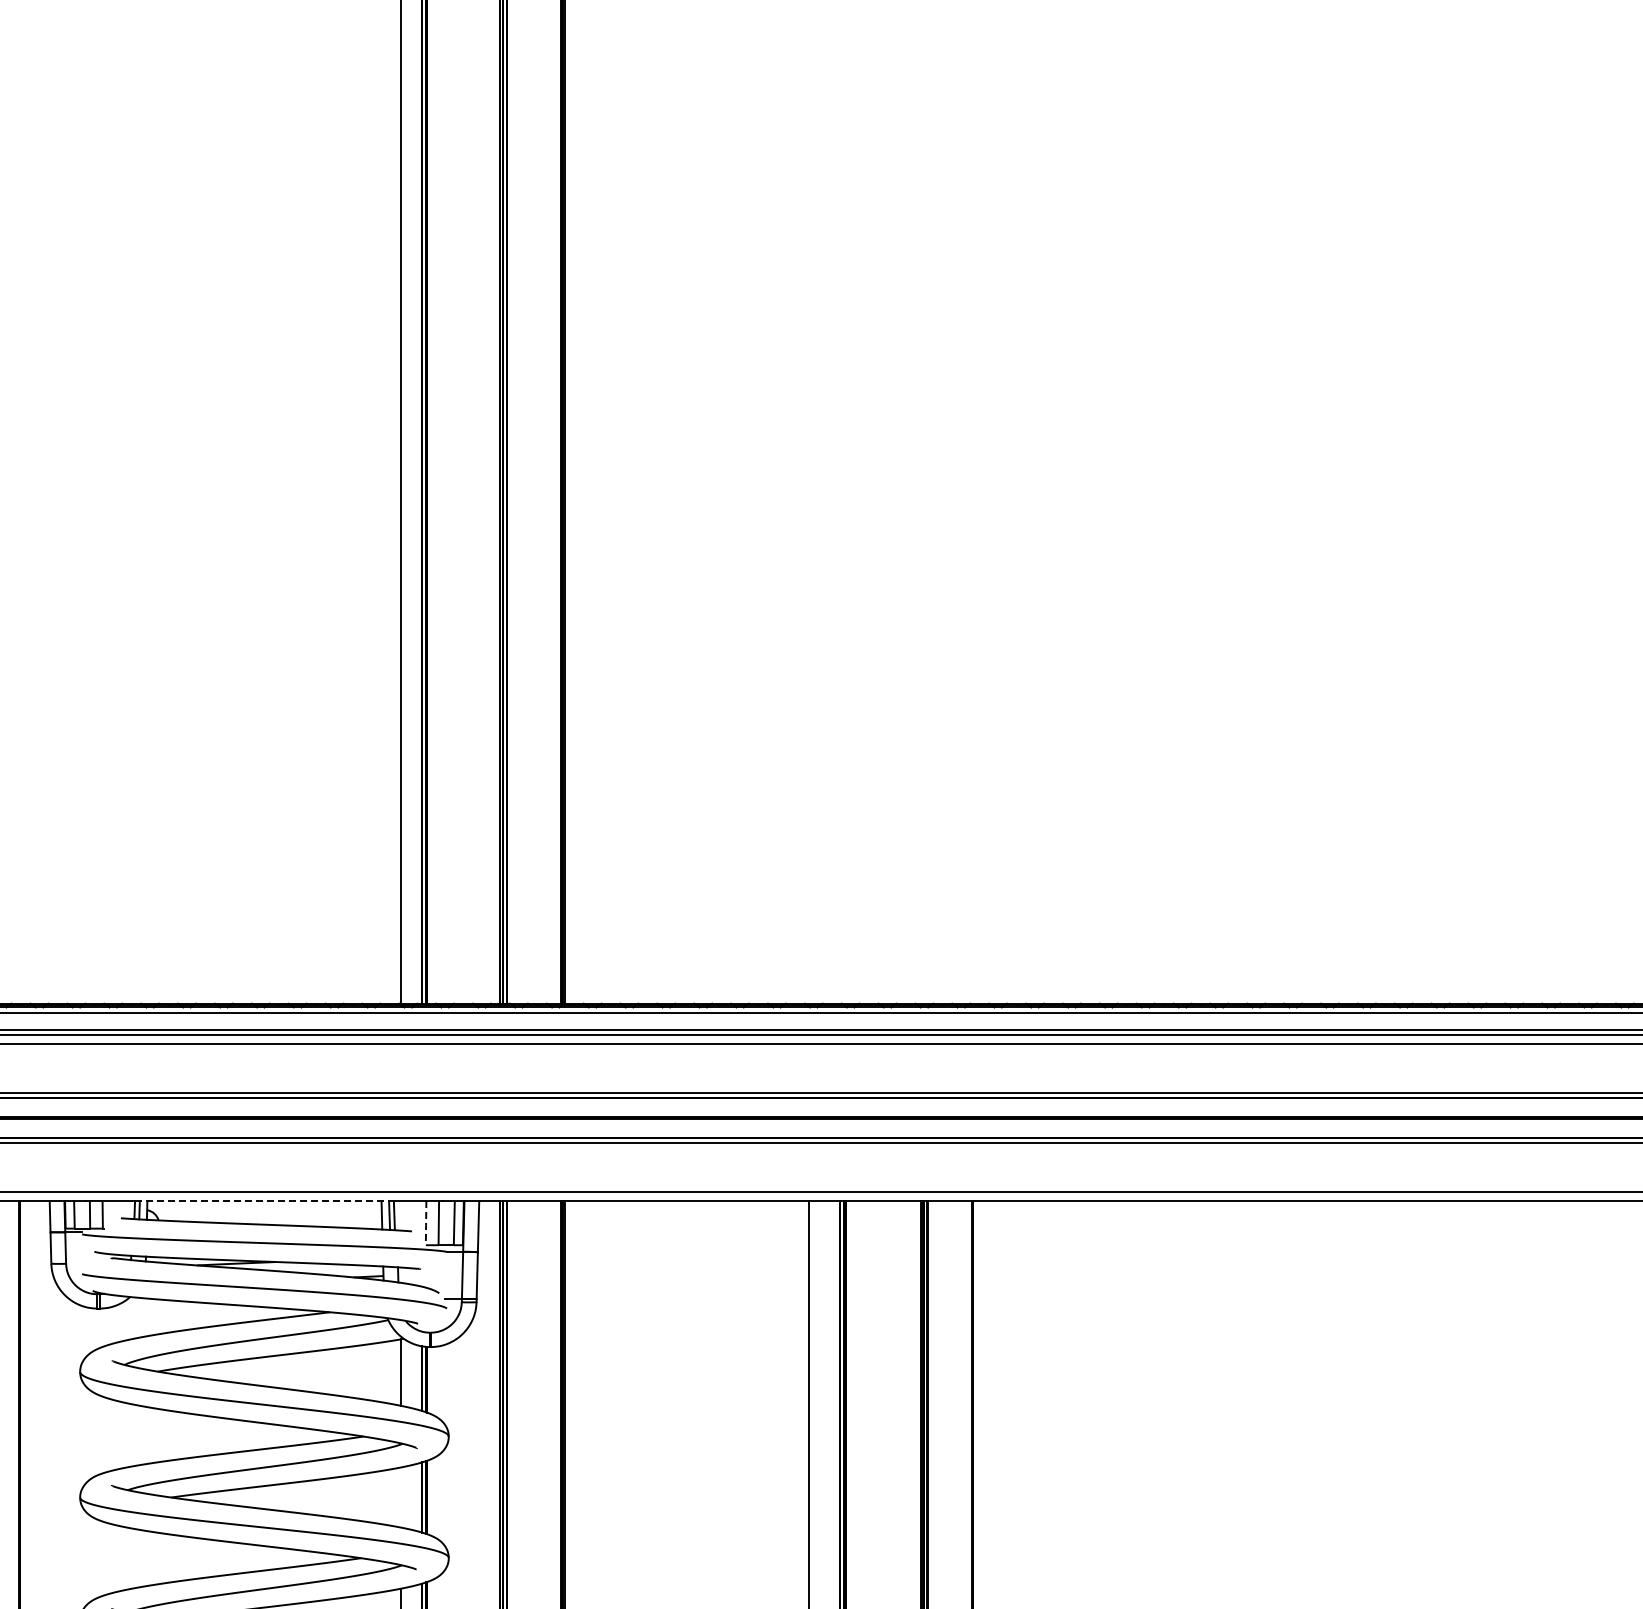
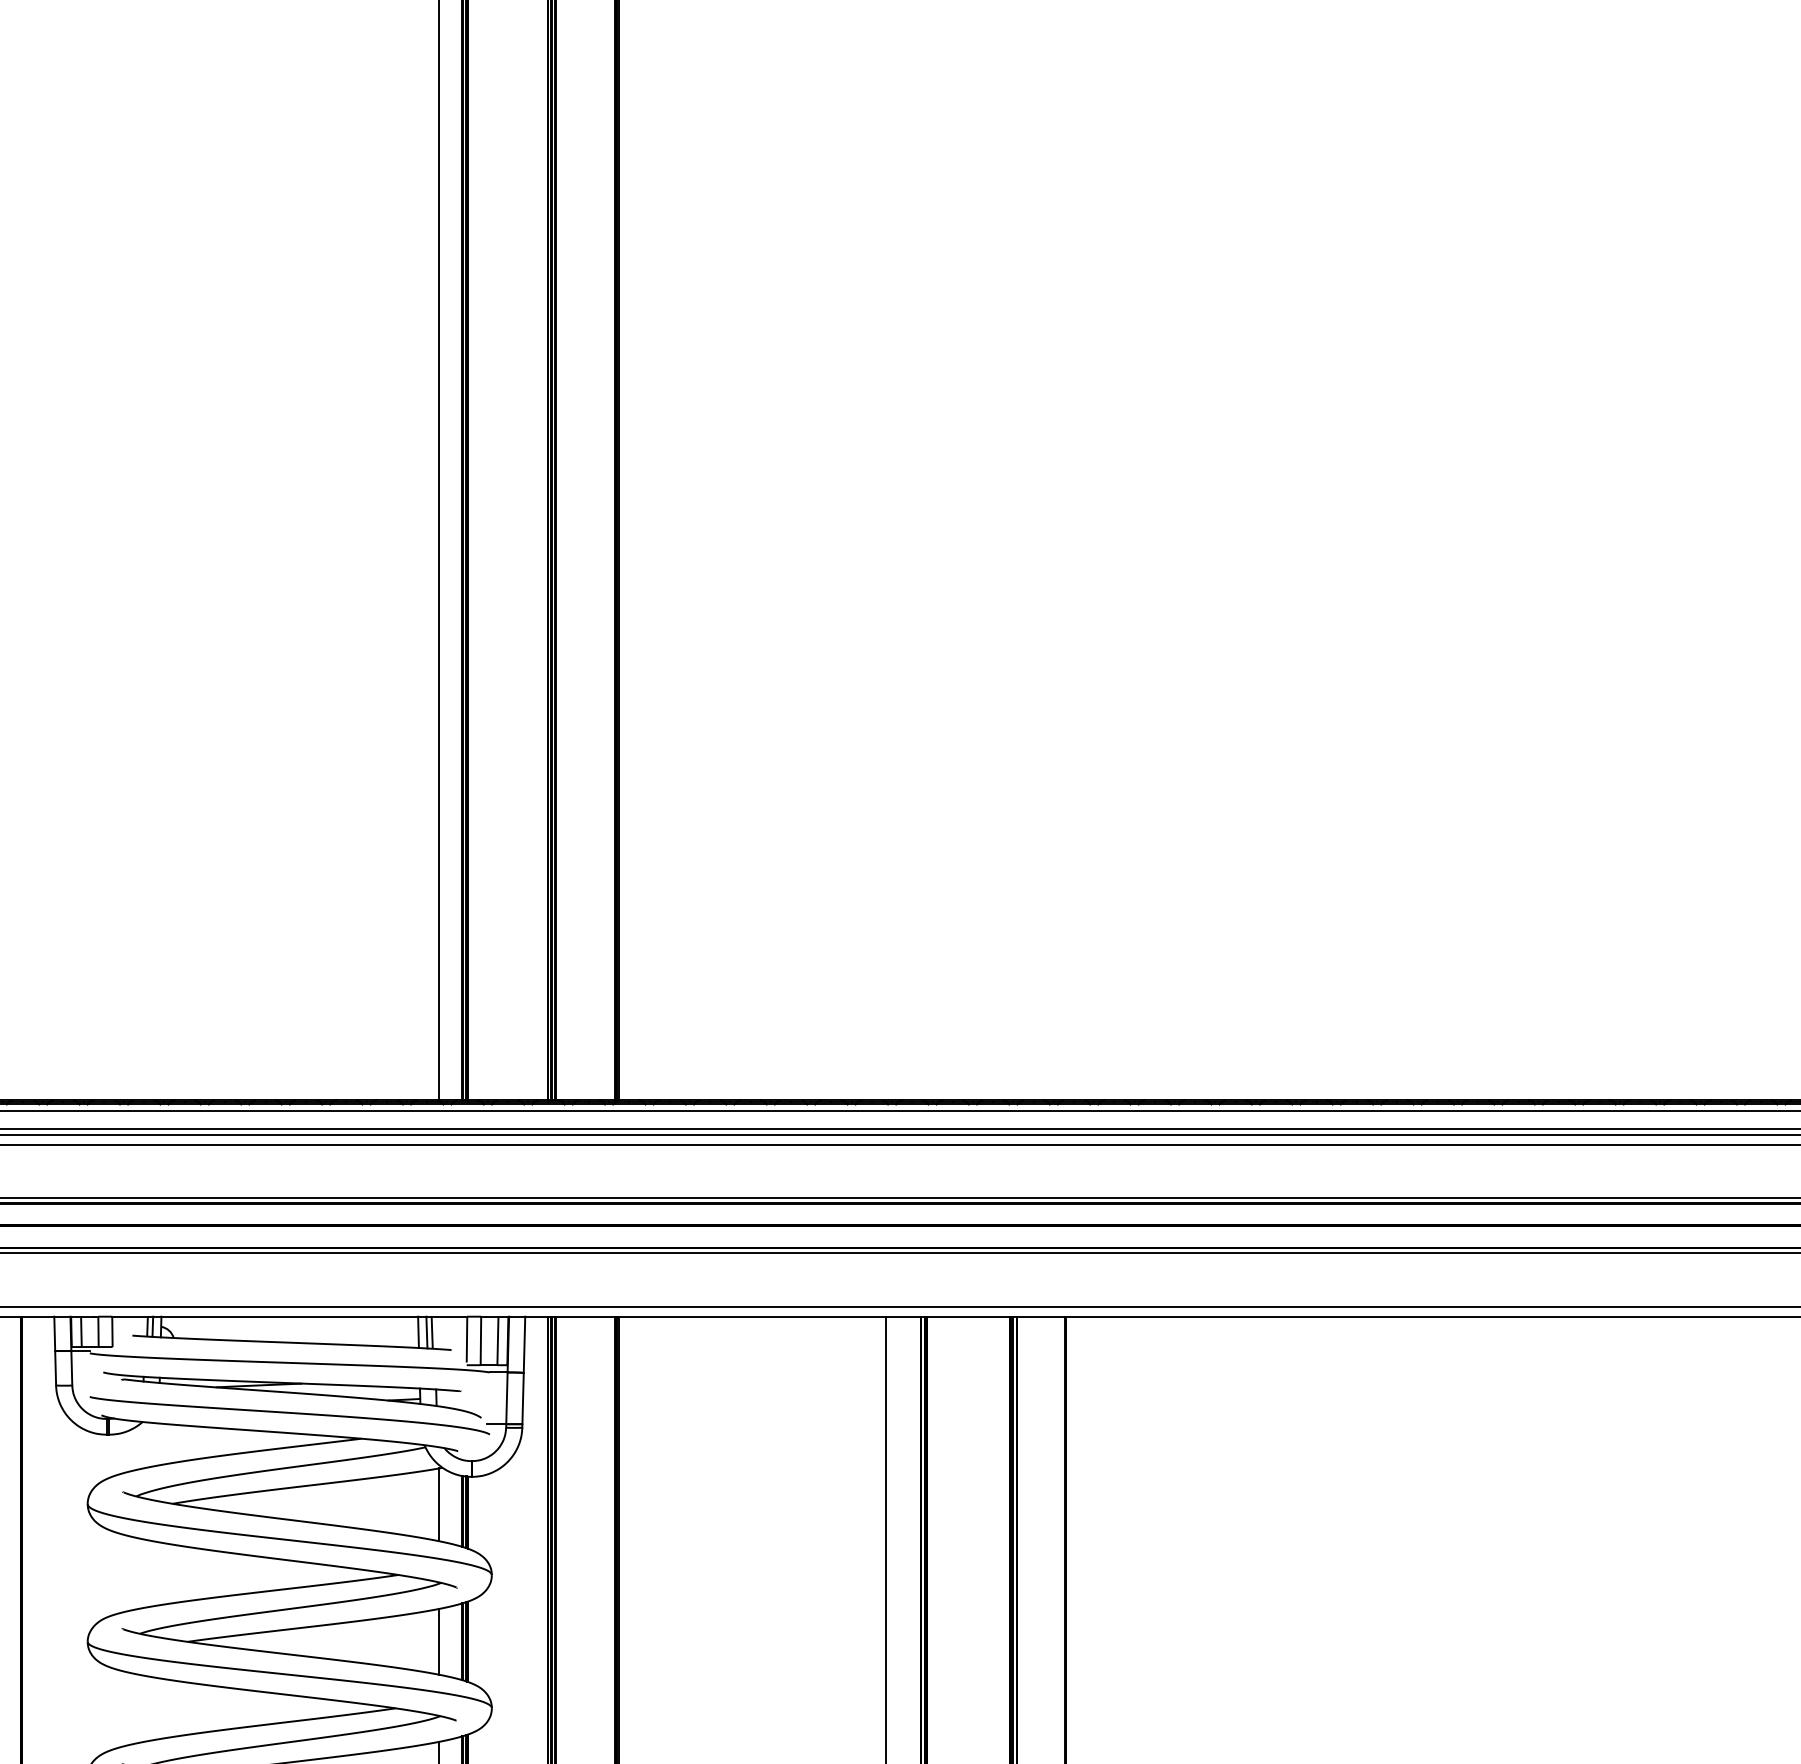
line: (264, 1200) -> (289, 1316), dashed -> solid
line: (426, 1222) -> (467, 1340), dashed -> solid
line: (400, 1497) -> (438, 1641), added

